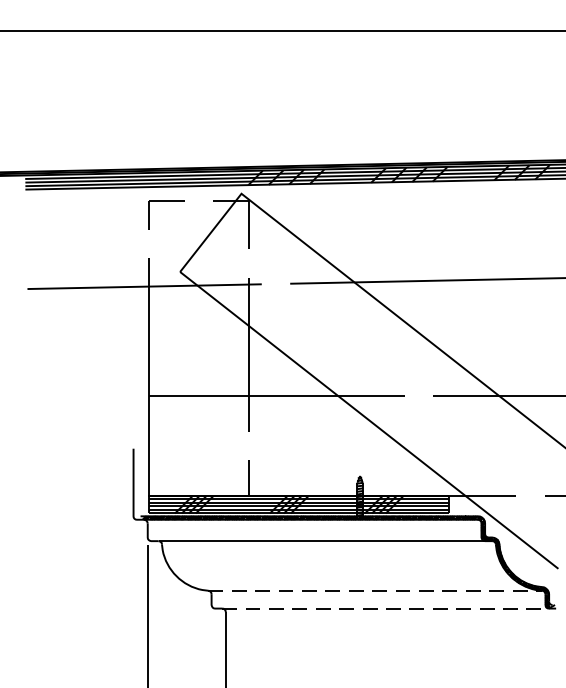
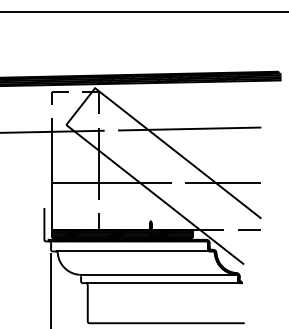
line: (376, 590) -> (158, 274), dashed -> solid
line: (384, 609) -> (162, 283), dashed -> solid

